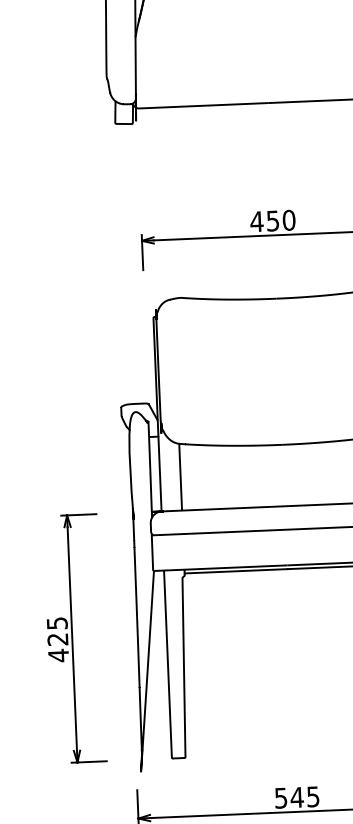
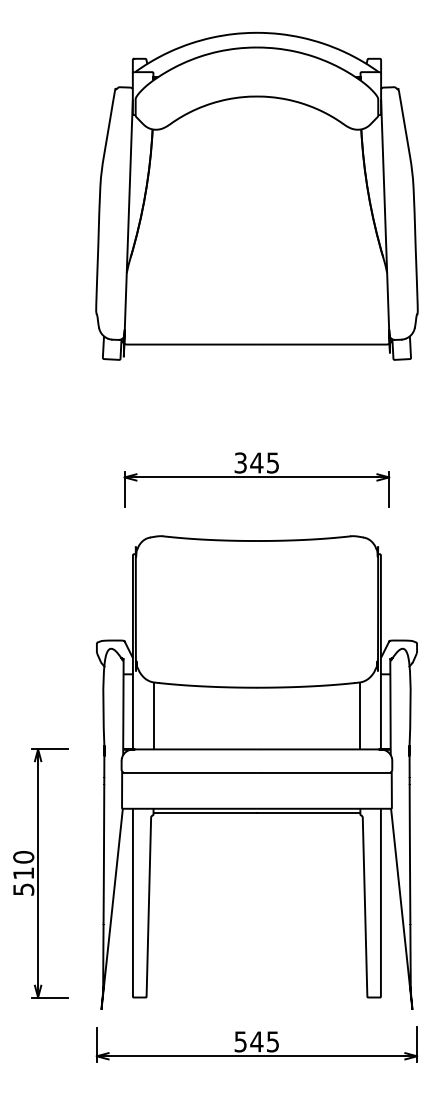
text: (272, 220) -> (256, 462), 450 -> 345
text: (57, 639) -> (23, 873), 425 -> 510

